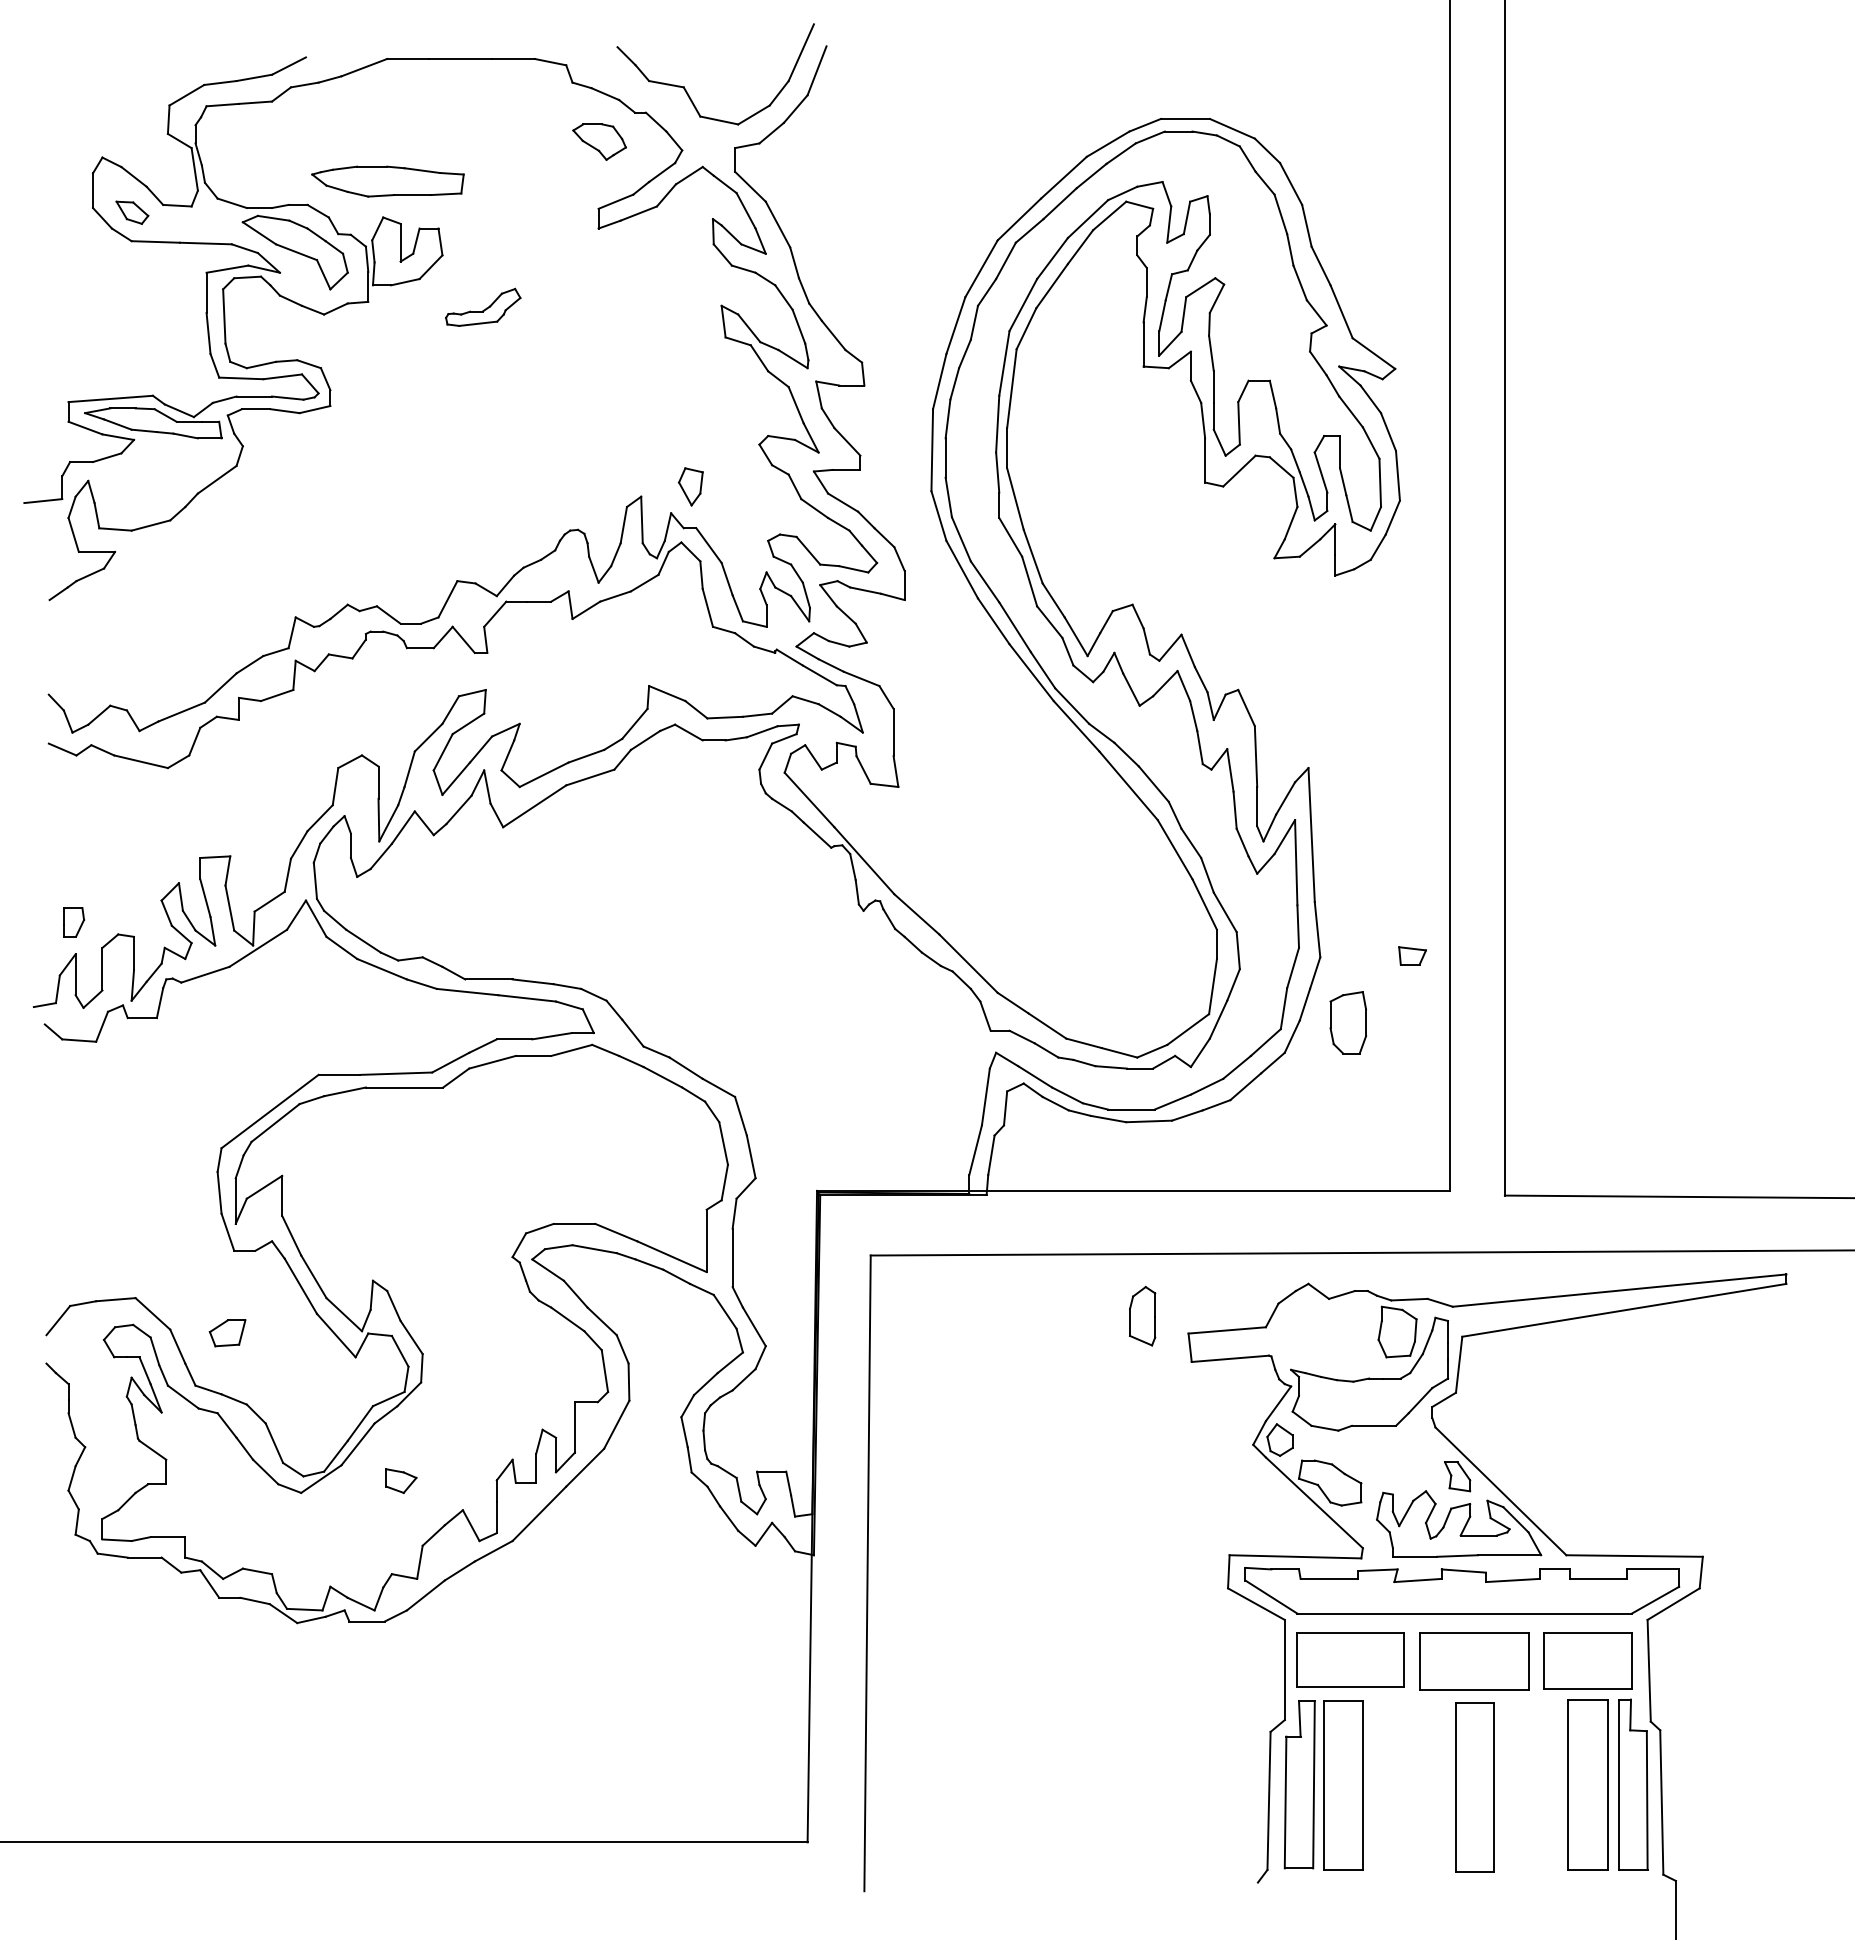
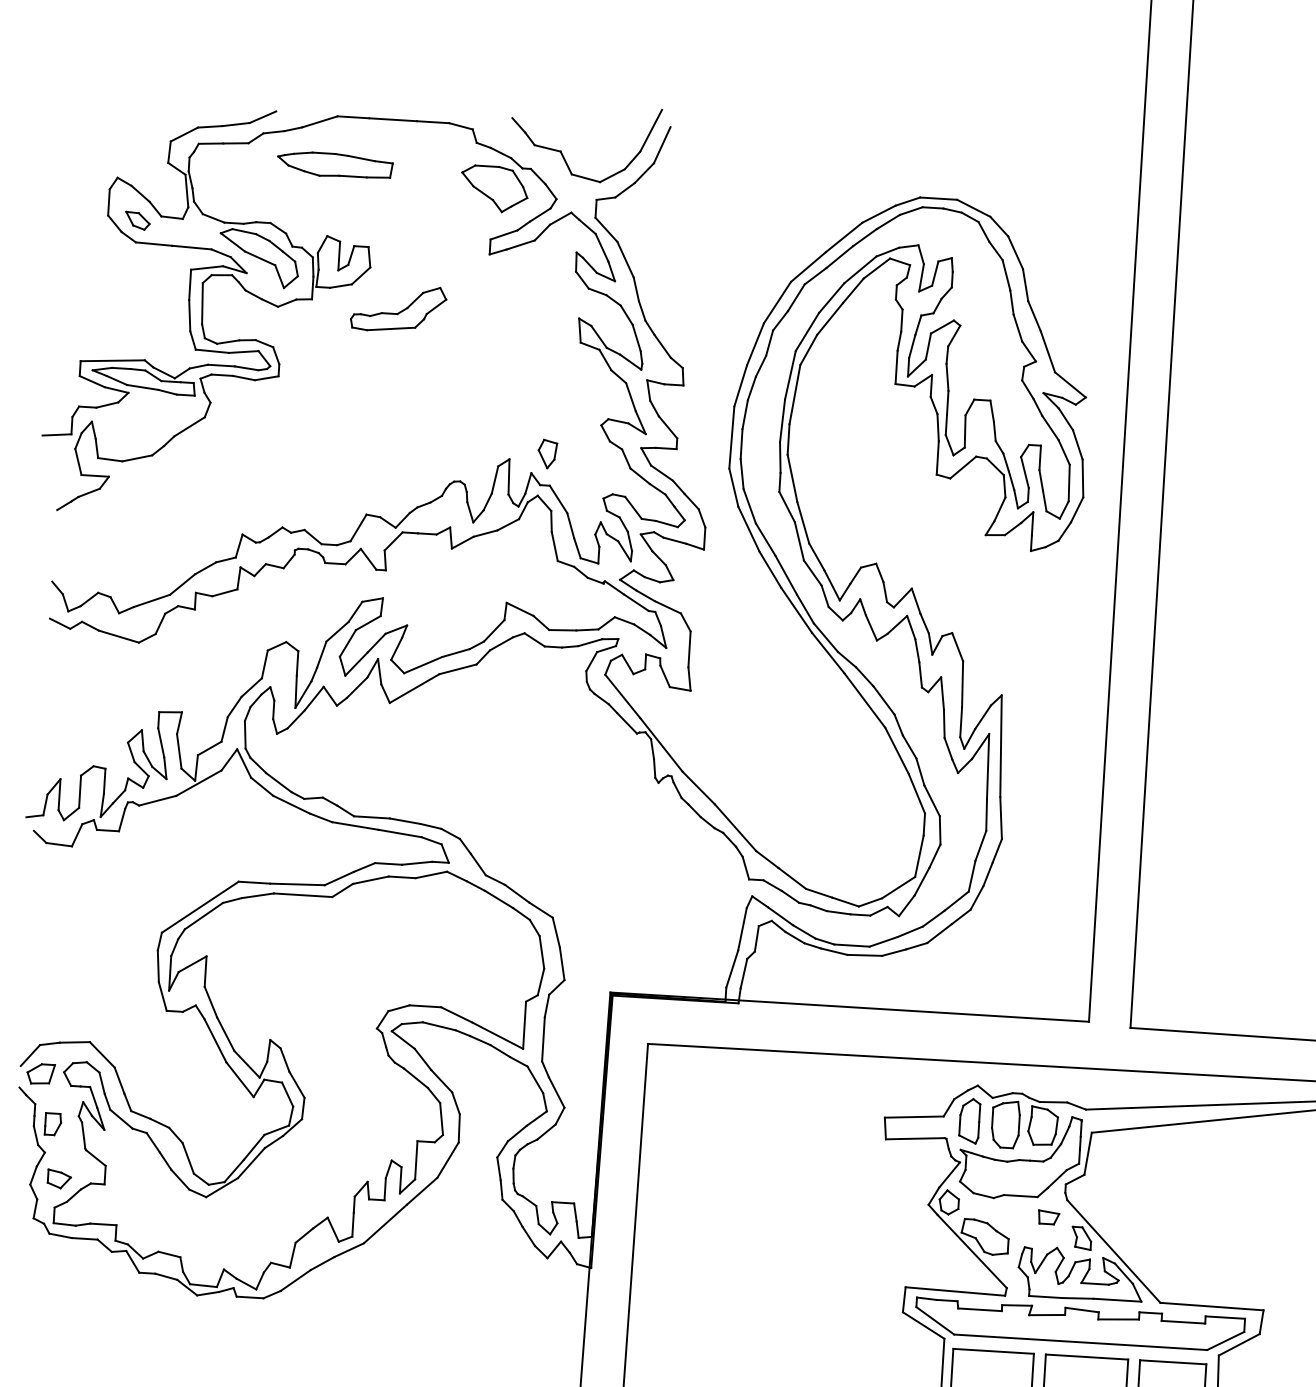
part: (599, 141) -> (494, 188), size x1.67
part: (387, 181) -> (334, 165), moved
part: (483, 307) -> (398, 308), size x1.67
part: (74, 922) -> (53, 1124), moved
part: (1412, 955) -> (1048, 1217), moved
part: (1347, 1022) -> (1005, 1124), moved
part: (1142, 1315) -> (969, 1120), moved
part: (227, 1333) -> (40, 1074), moved
part: (401, 1480) -> (59, 1178), moved

